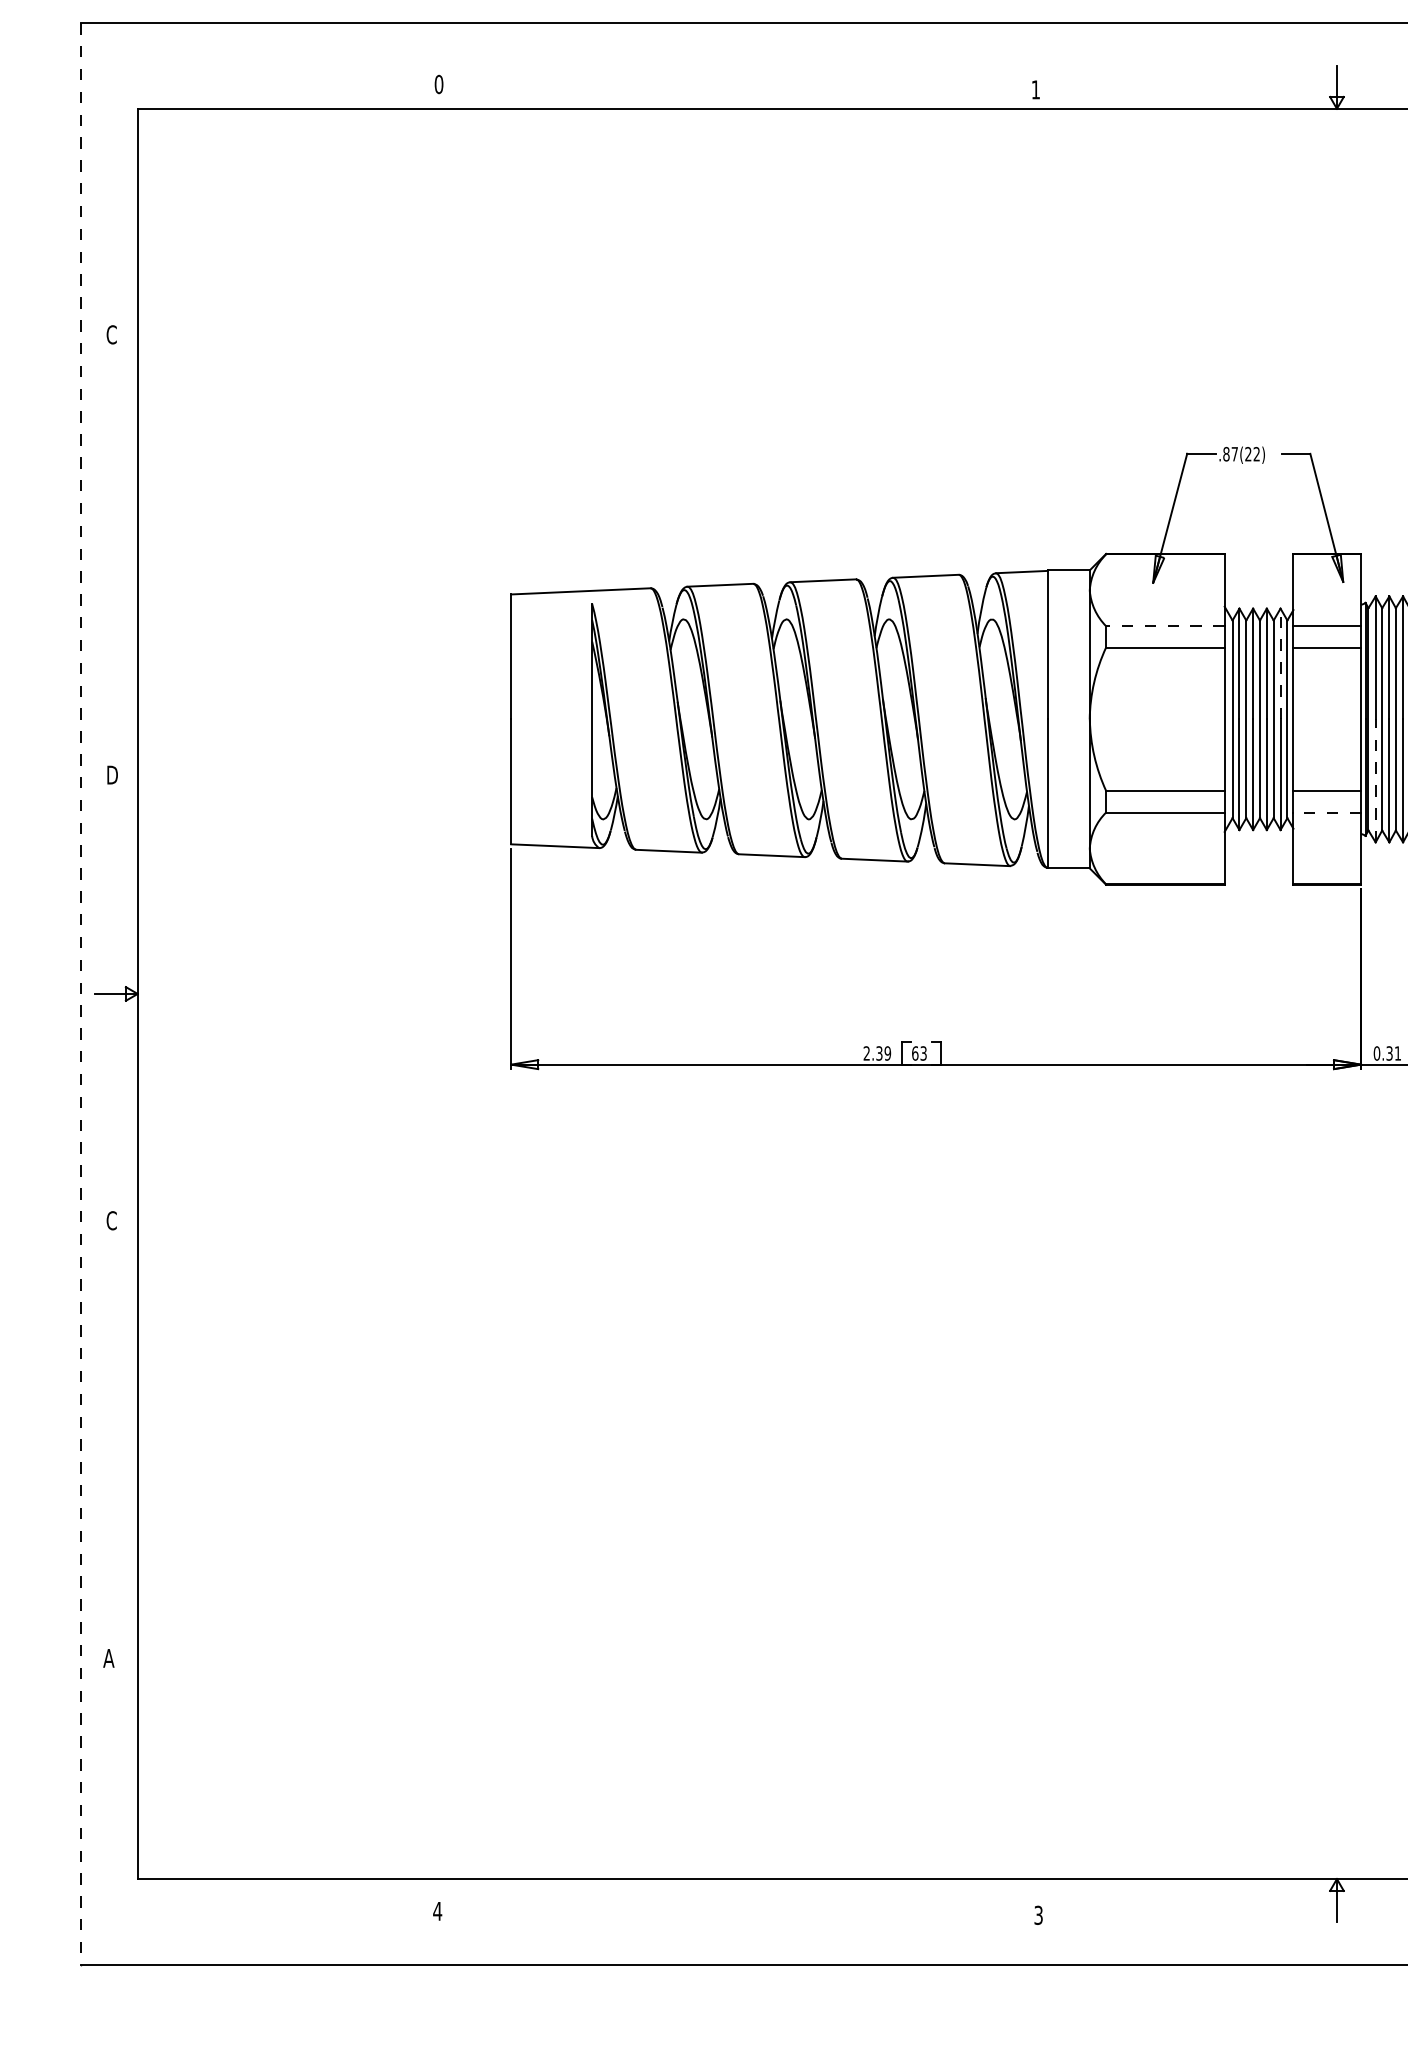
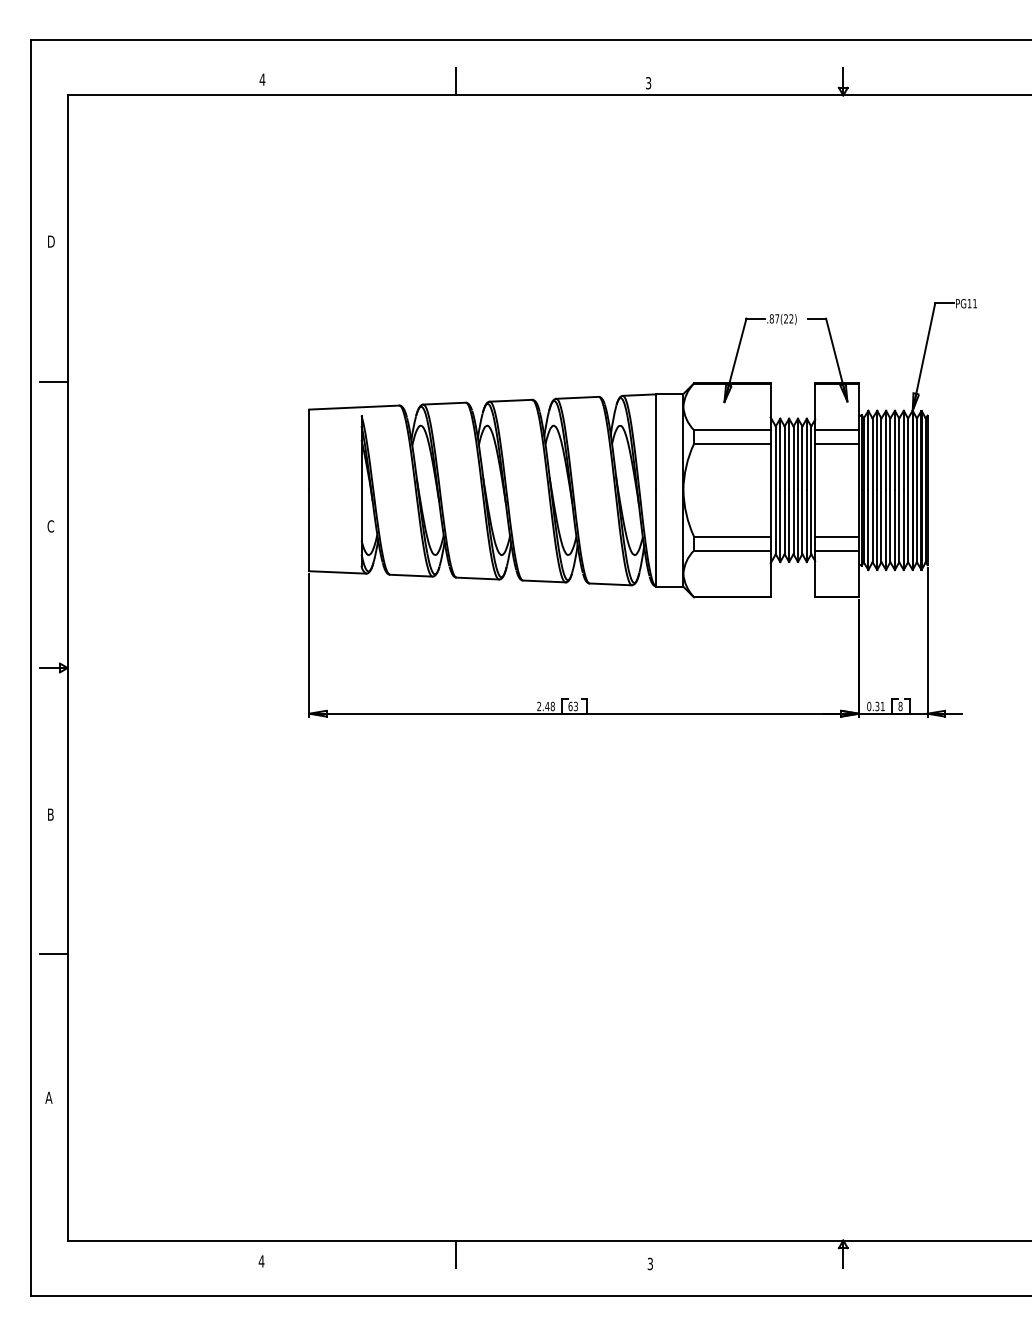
text: (439, 84) -> (262, 79), 0 -> 4
line: (737, 87) -> (455, 81), added
text: (1035, 90) -> (648, 83), 1 -> 3
text: (111, 334) -> (50, 241), C -> D
line: (115, 551) -> (53, 381), added
line: (1164, 626) -> (731, 430), dashed -> solid
line: (1280, 663) -> (806, 454), dashed -> solid
text: (111, 775) -> (50, 526), D -> C
line: (1375, 781) -> (868, 530), dashed -> solid
line: (1327, 812) -> (837, 550), dashed -> solid
line: (80, 994) -> (30, 668), dashed -> solid
text: (882, 1053) -> (549, 706), 2.39 -> 2.48
text: (111, 1220) -> (50, 814), C -> B
line: (115, 1436) -> (53, 954), added
line: (737, 1900) -> (455, 1254), added

